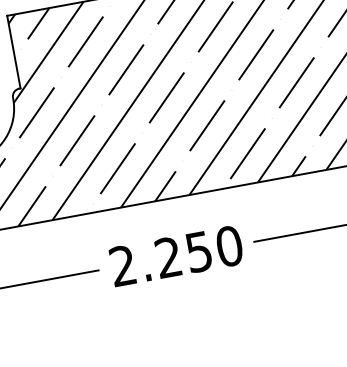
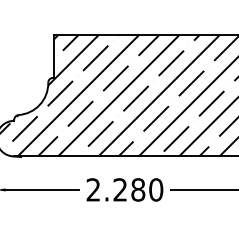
text: (199, 251) -> (138, 189), 2.250 -> 2.280

